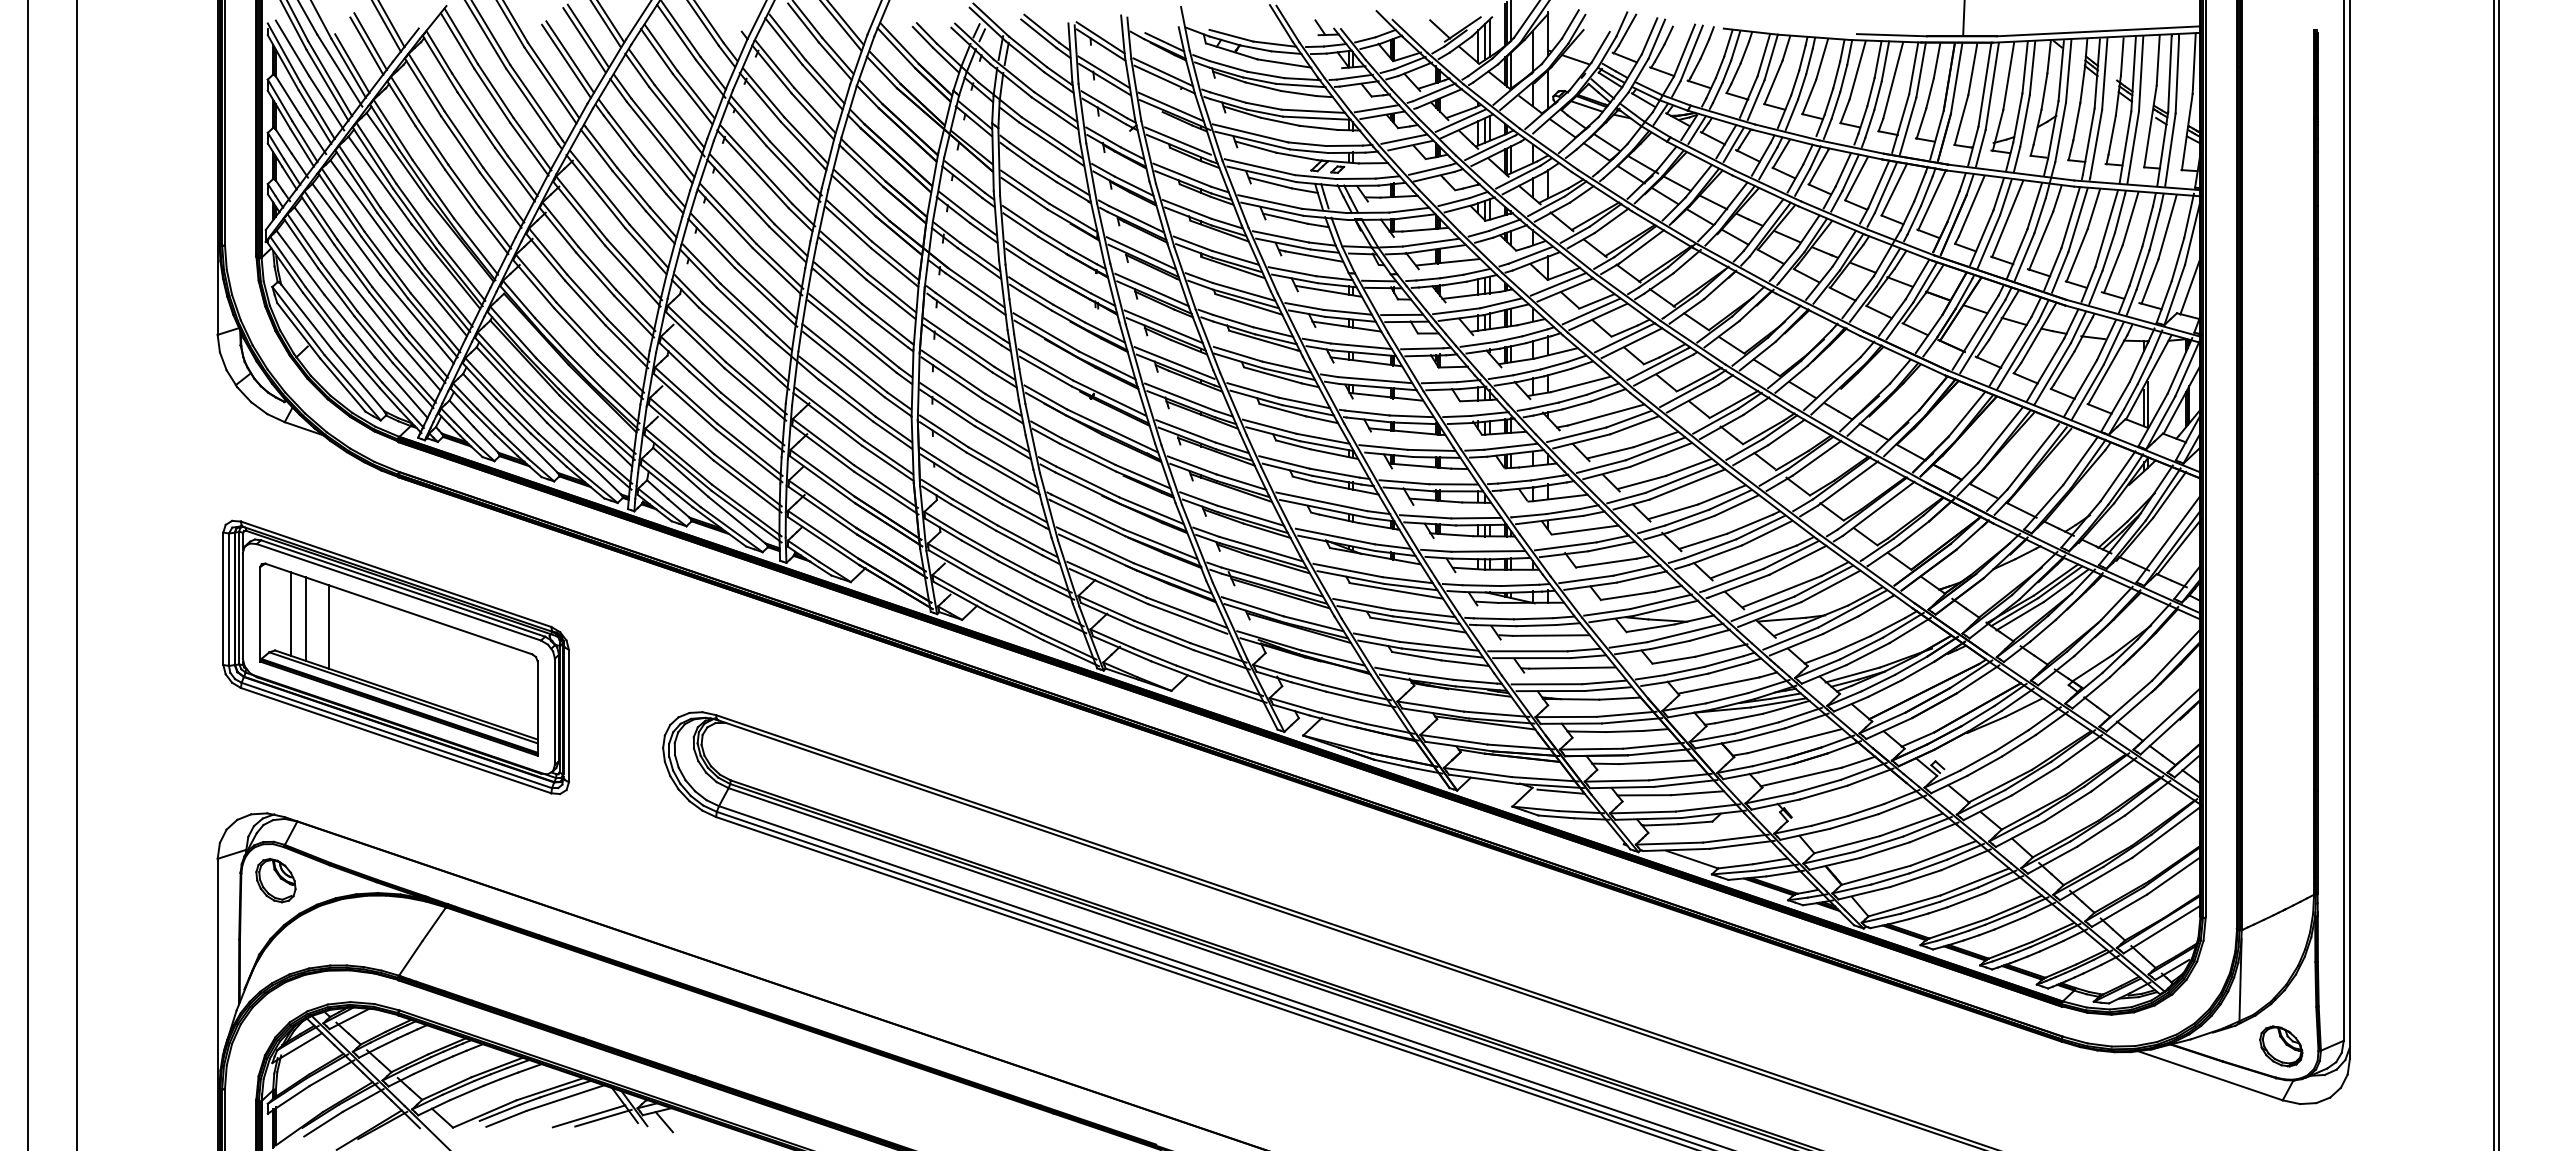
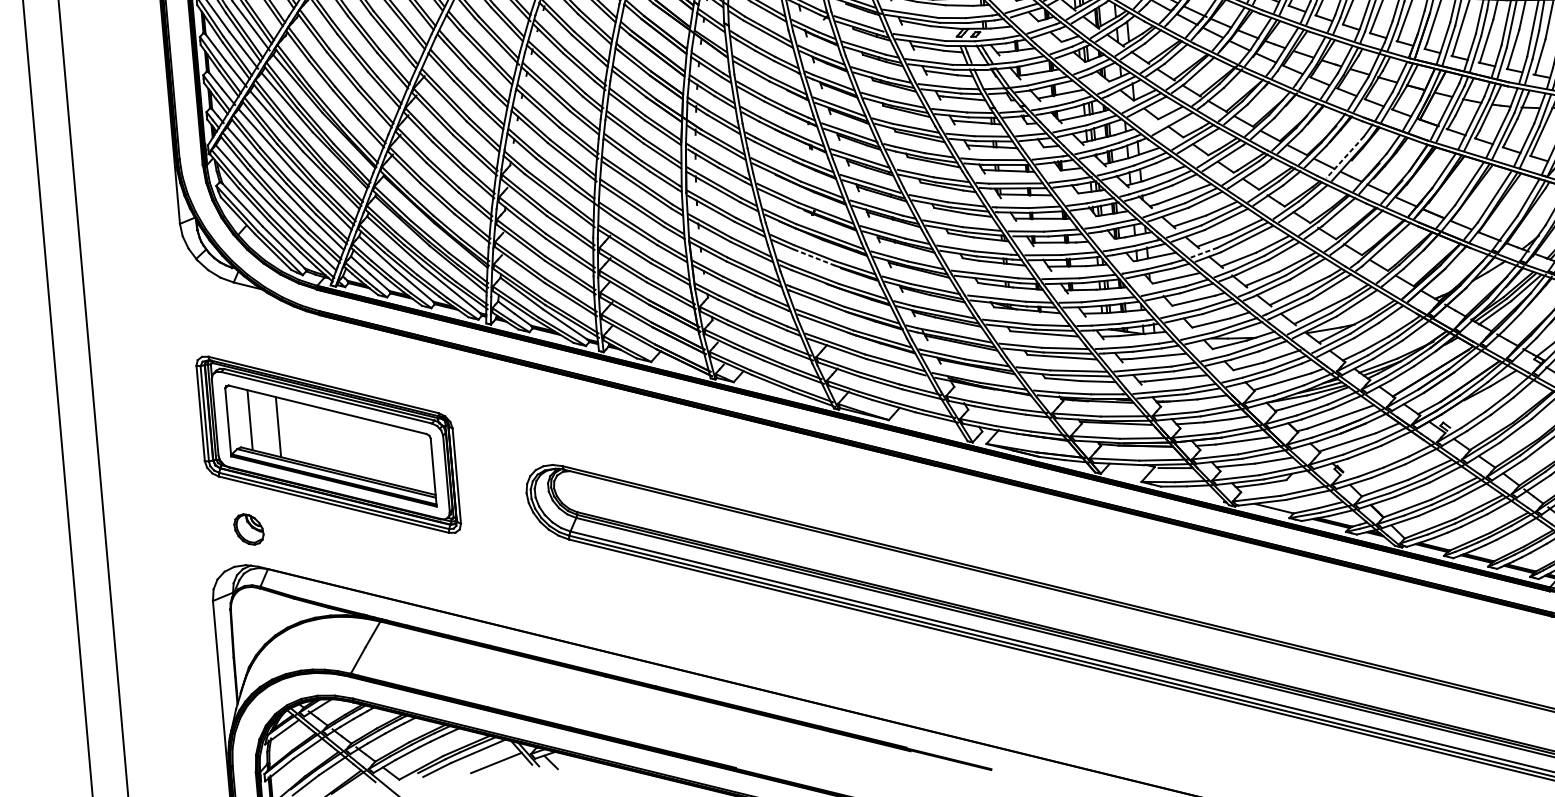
line: (1591, 311) -> (1167, 120), removed
line: (1832, 383) -> (1345, 157), solid -> dashed
line: (1087, 457) -> (813, 257), solid -> dashed
line: (1626, 498) -> (1204, 252), solid -> dashed
line: (305, 618) -> (261, 422), removed
part: (275, 880) -> (248, 529), moved
line: (603, 1117) -> (506, 762), removed

